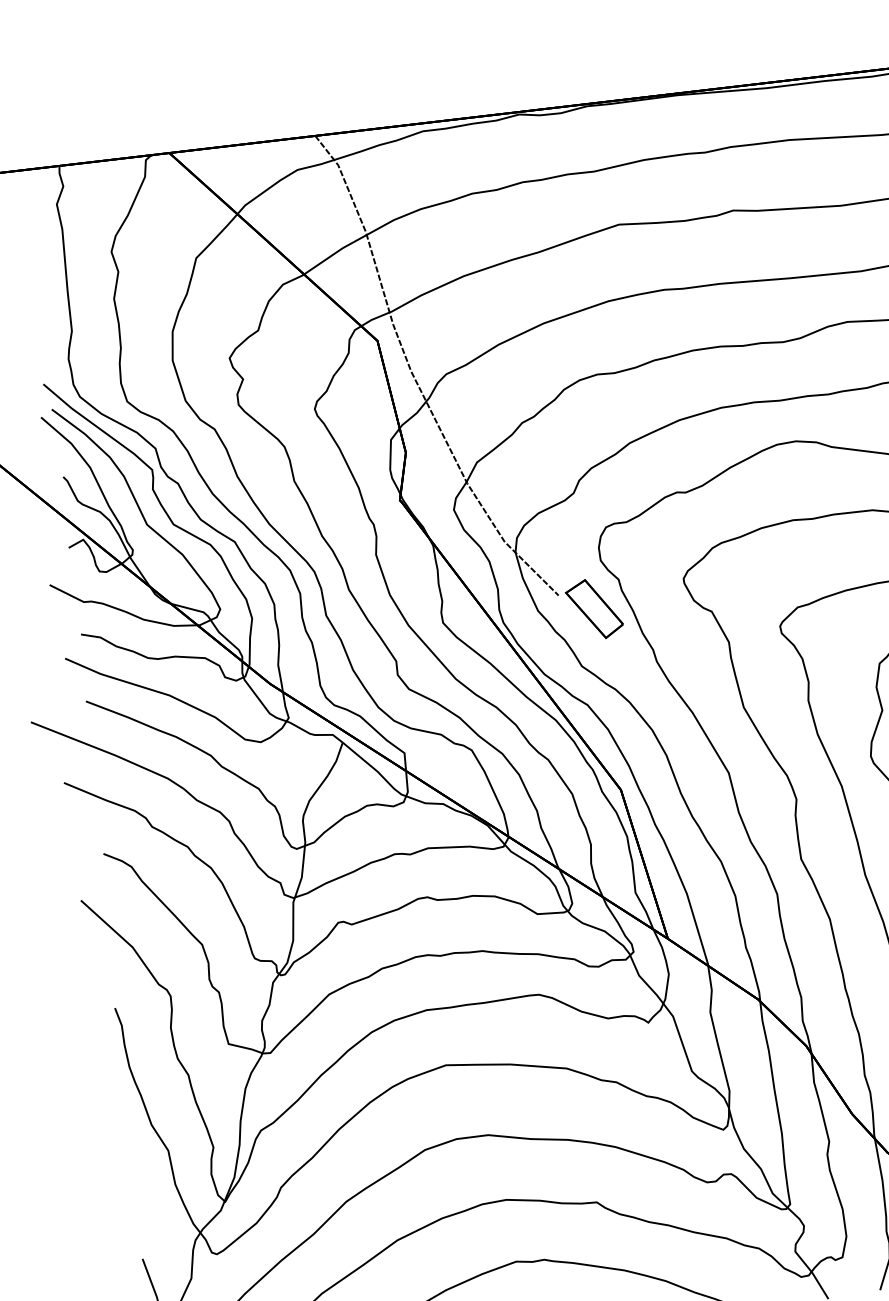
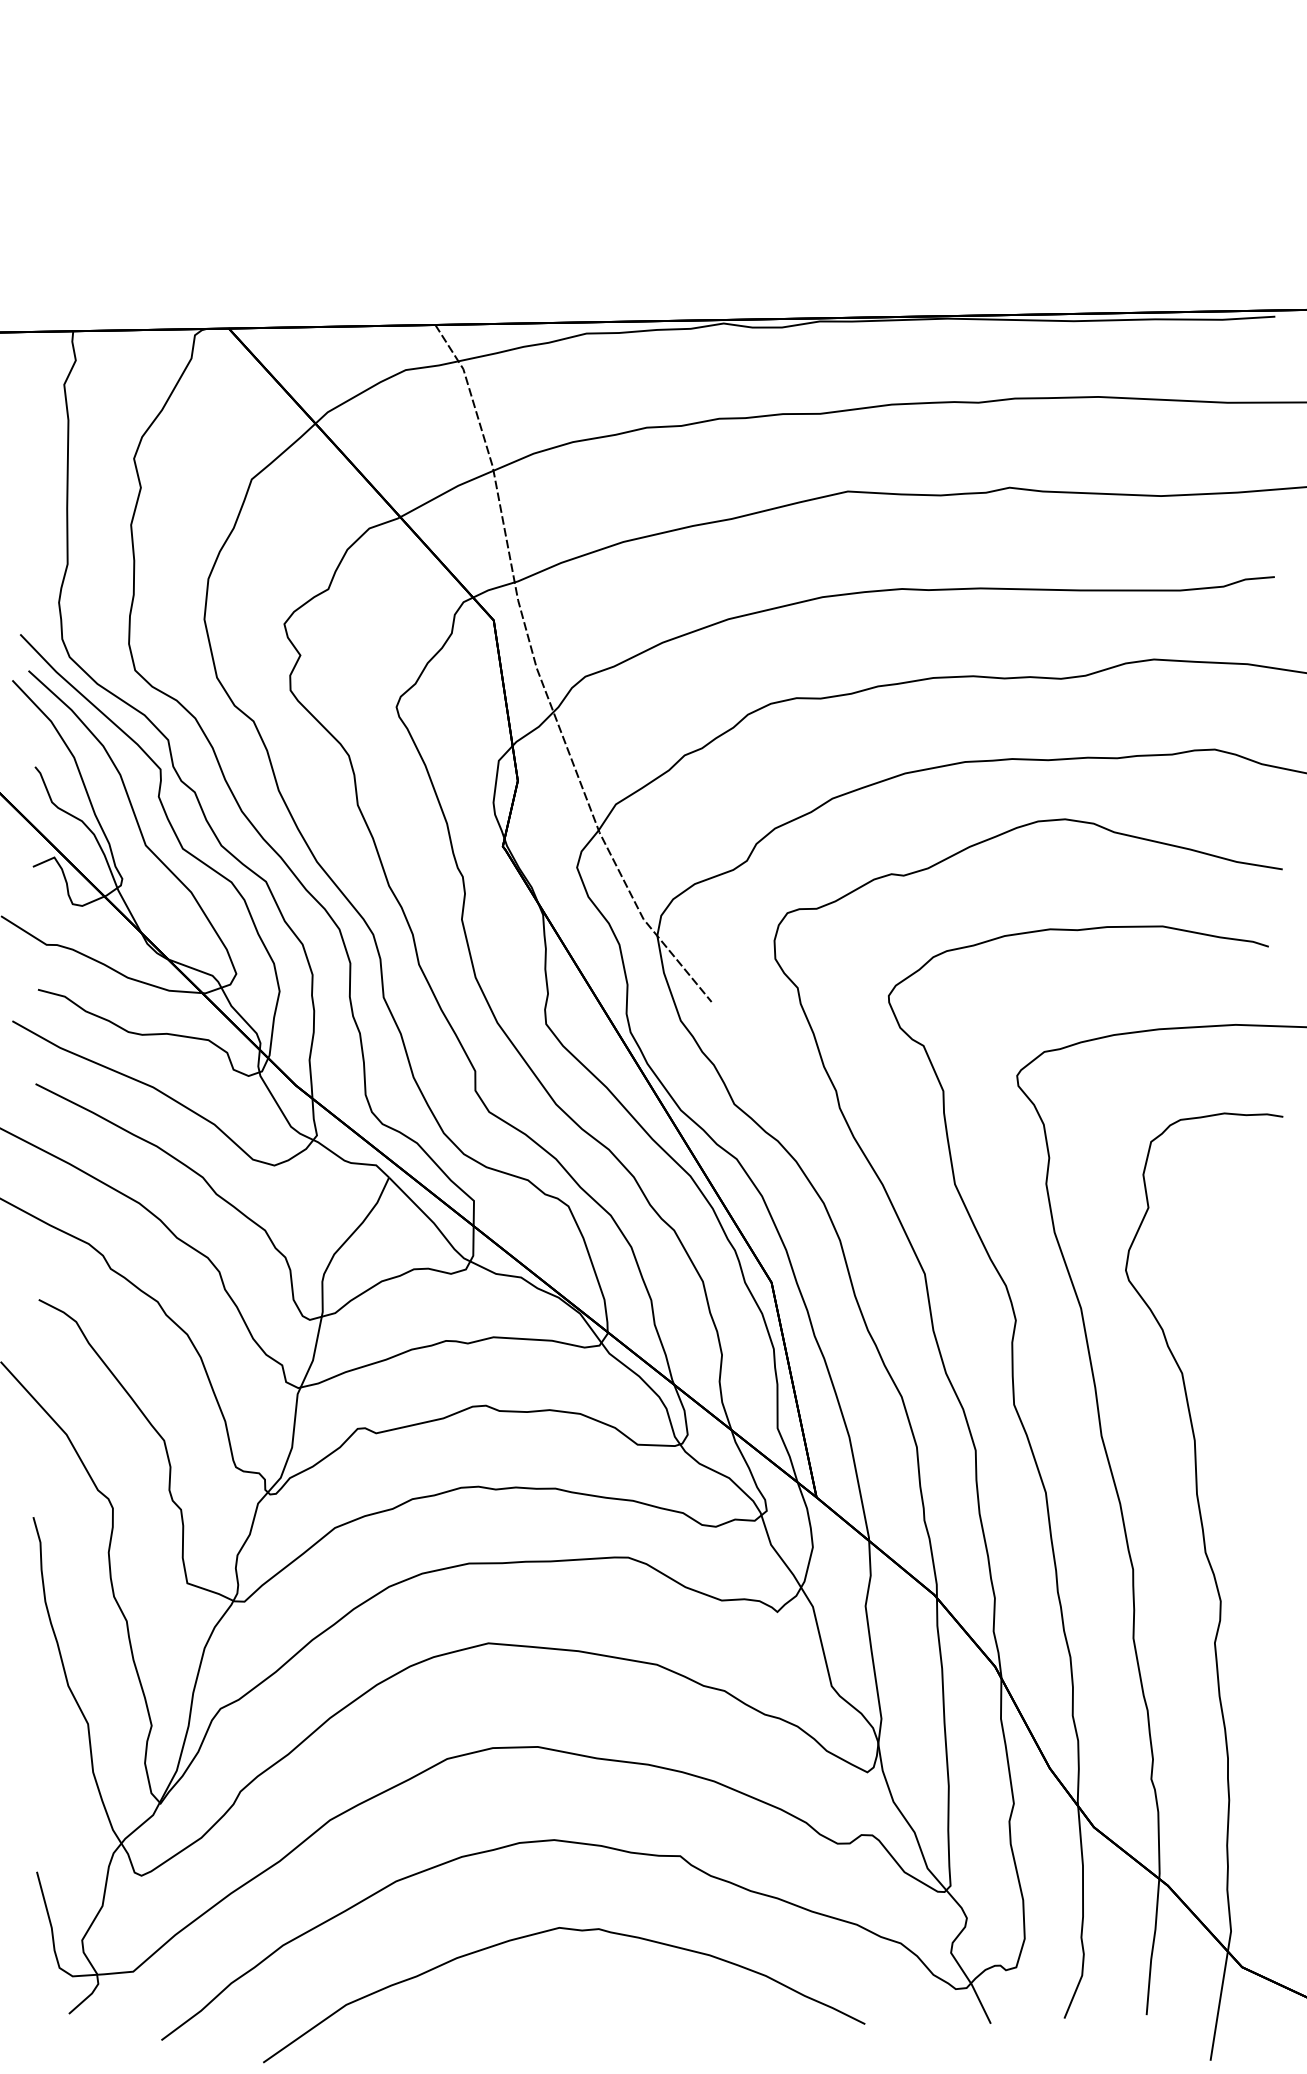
part: (594, 608) -> (759, 1025), removed

